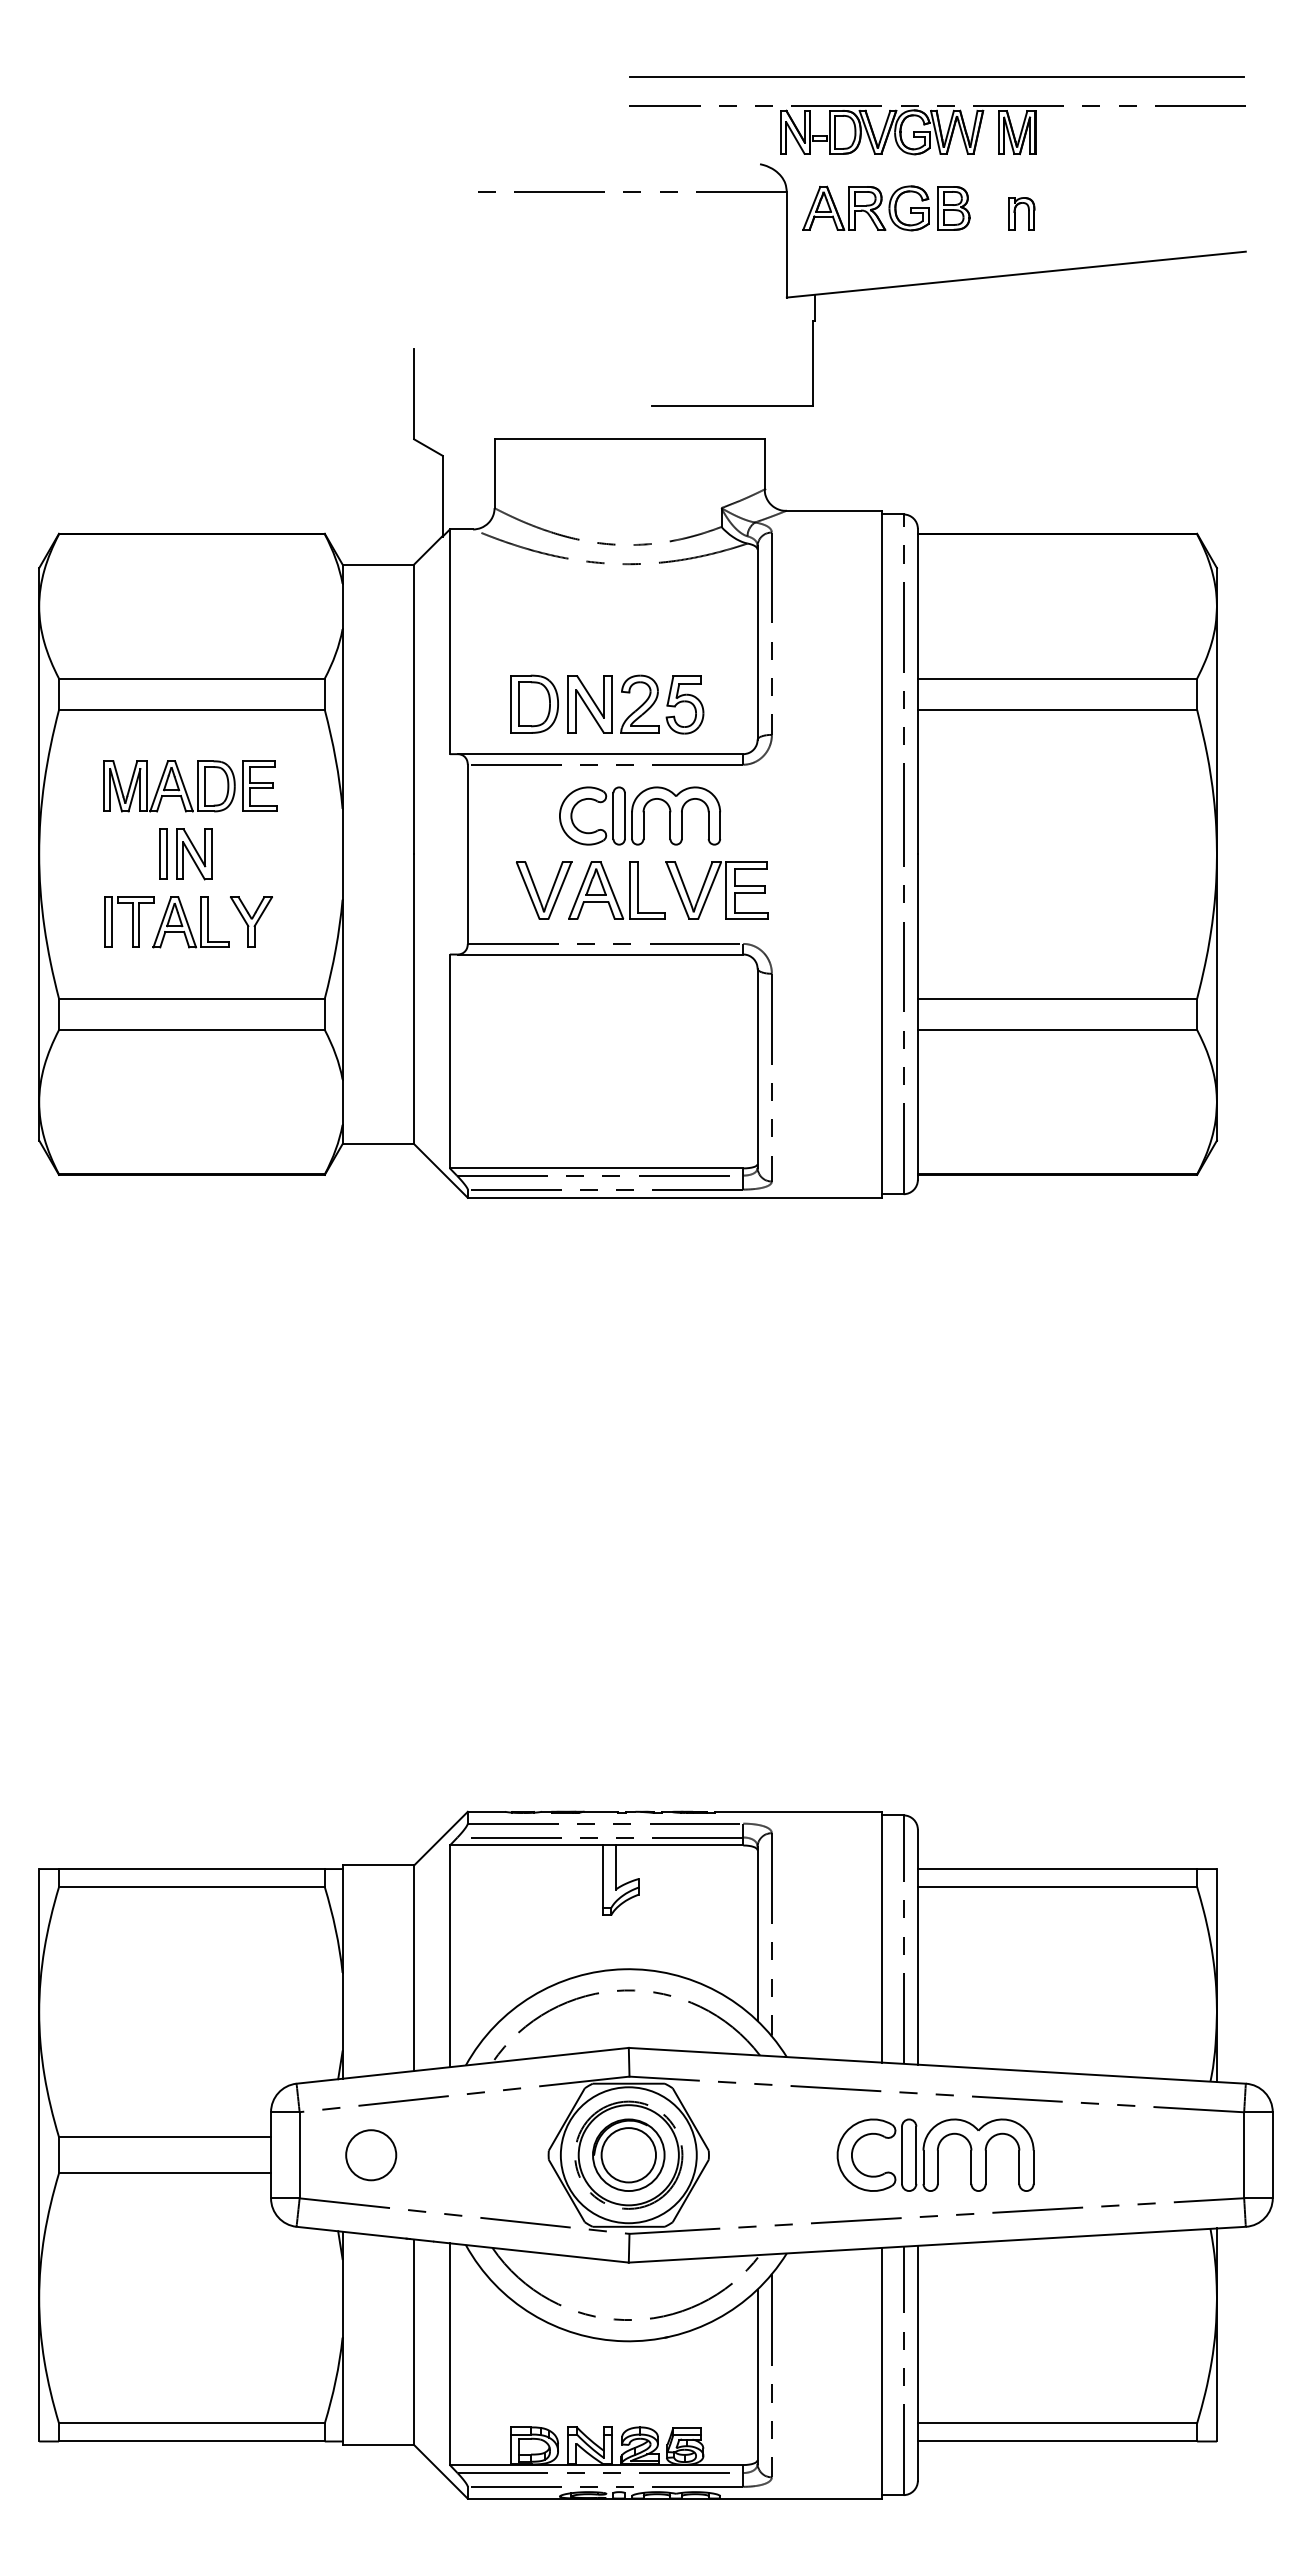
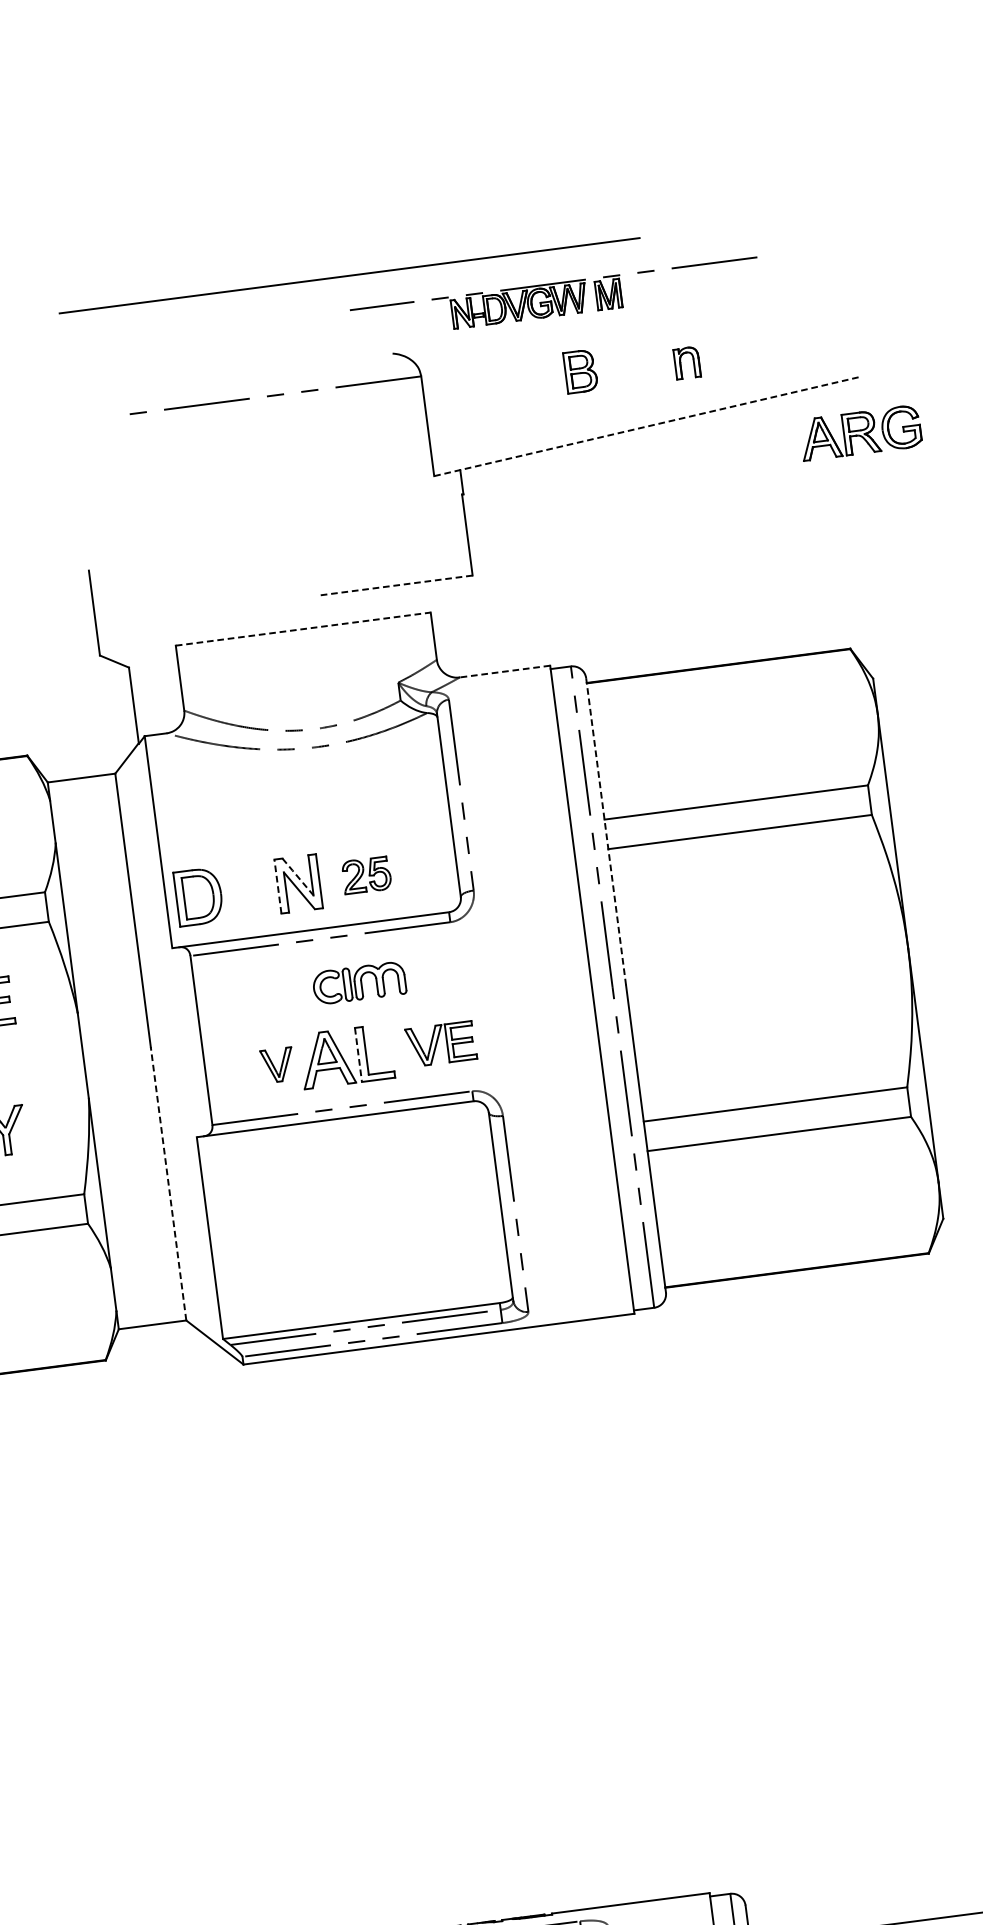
line: (936, 76) -> (349, 275), moved
part: (937, 130) -> (555, 300), size x0.7
part: (865, 208) -> (860, 433), moved
part: (1021, 213) -> (686, 362), moved
line: (1016, 274) -> (648, 426), solid -> dashed
line: (732, 406) -> (396, 585), solid -> dashed
line: (630, 439) -> (304, 629), solid -> dashed
line: (834, 510) -> (505, 671), solid -> dashed
line: (917, 691) -> (605, 831), solid -> dashed
line: (590, 697) -> (297, 877), solid -> dashed
part: (534, 703) -> (198, 896), moved
line: (568, 704) -> (278, 886), solid -> dashed
part: (662, 704) -> (366, 875), size x0.6
part: (640, 815) -> (359, 982), size x0.6
part: (543, 890) -> (277, 1065), size x0.6
line: (629, 890) -> (358, 1054), solid -> dashed
part: (716, 890) -> (440, 1044), size x0.7
line: (414, 999) -> (168, 1184), solid -> dashed

